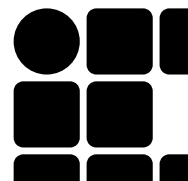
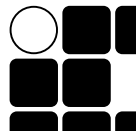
fill: (46, 40) -> (33, 29), removed

